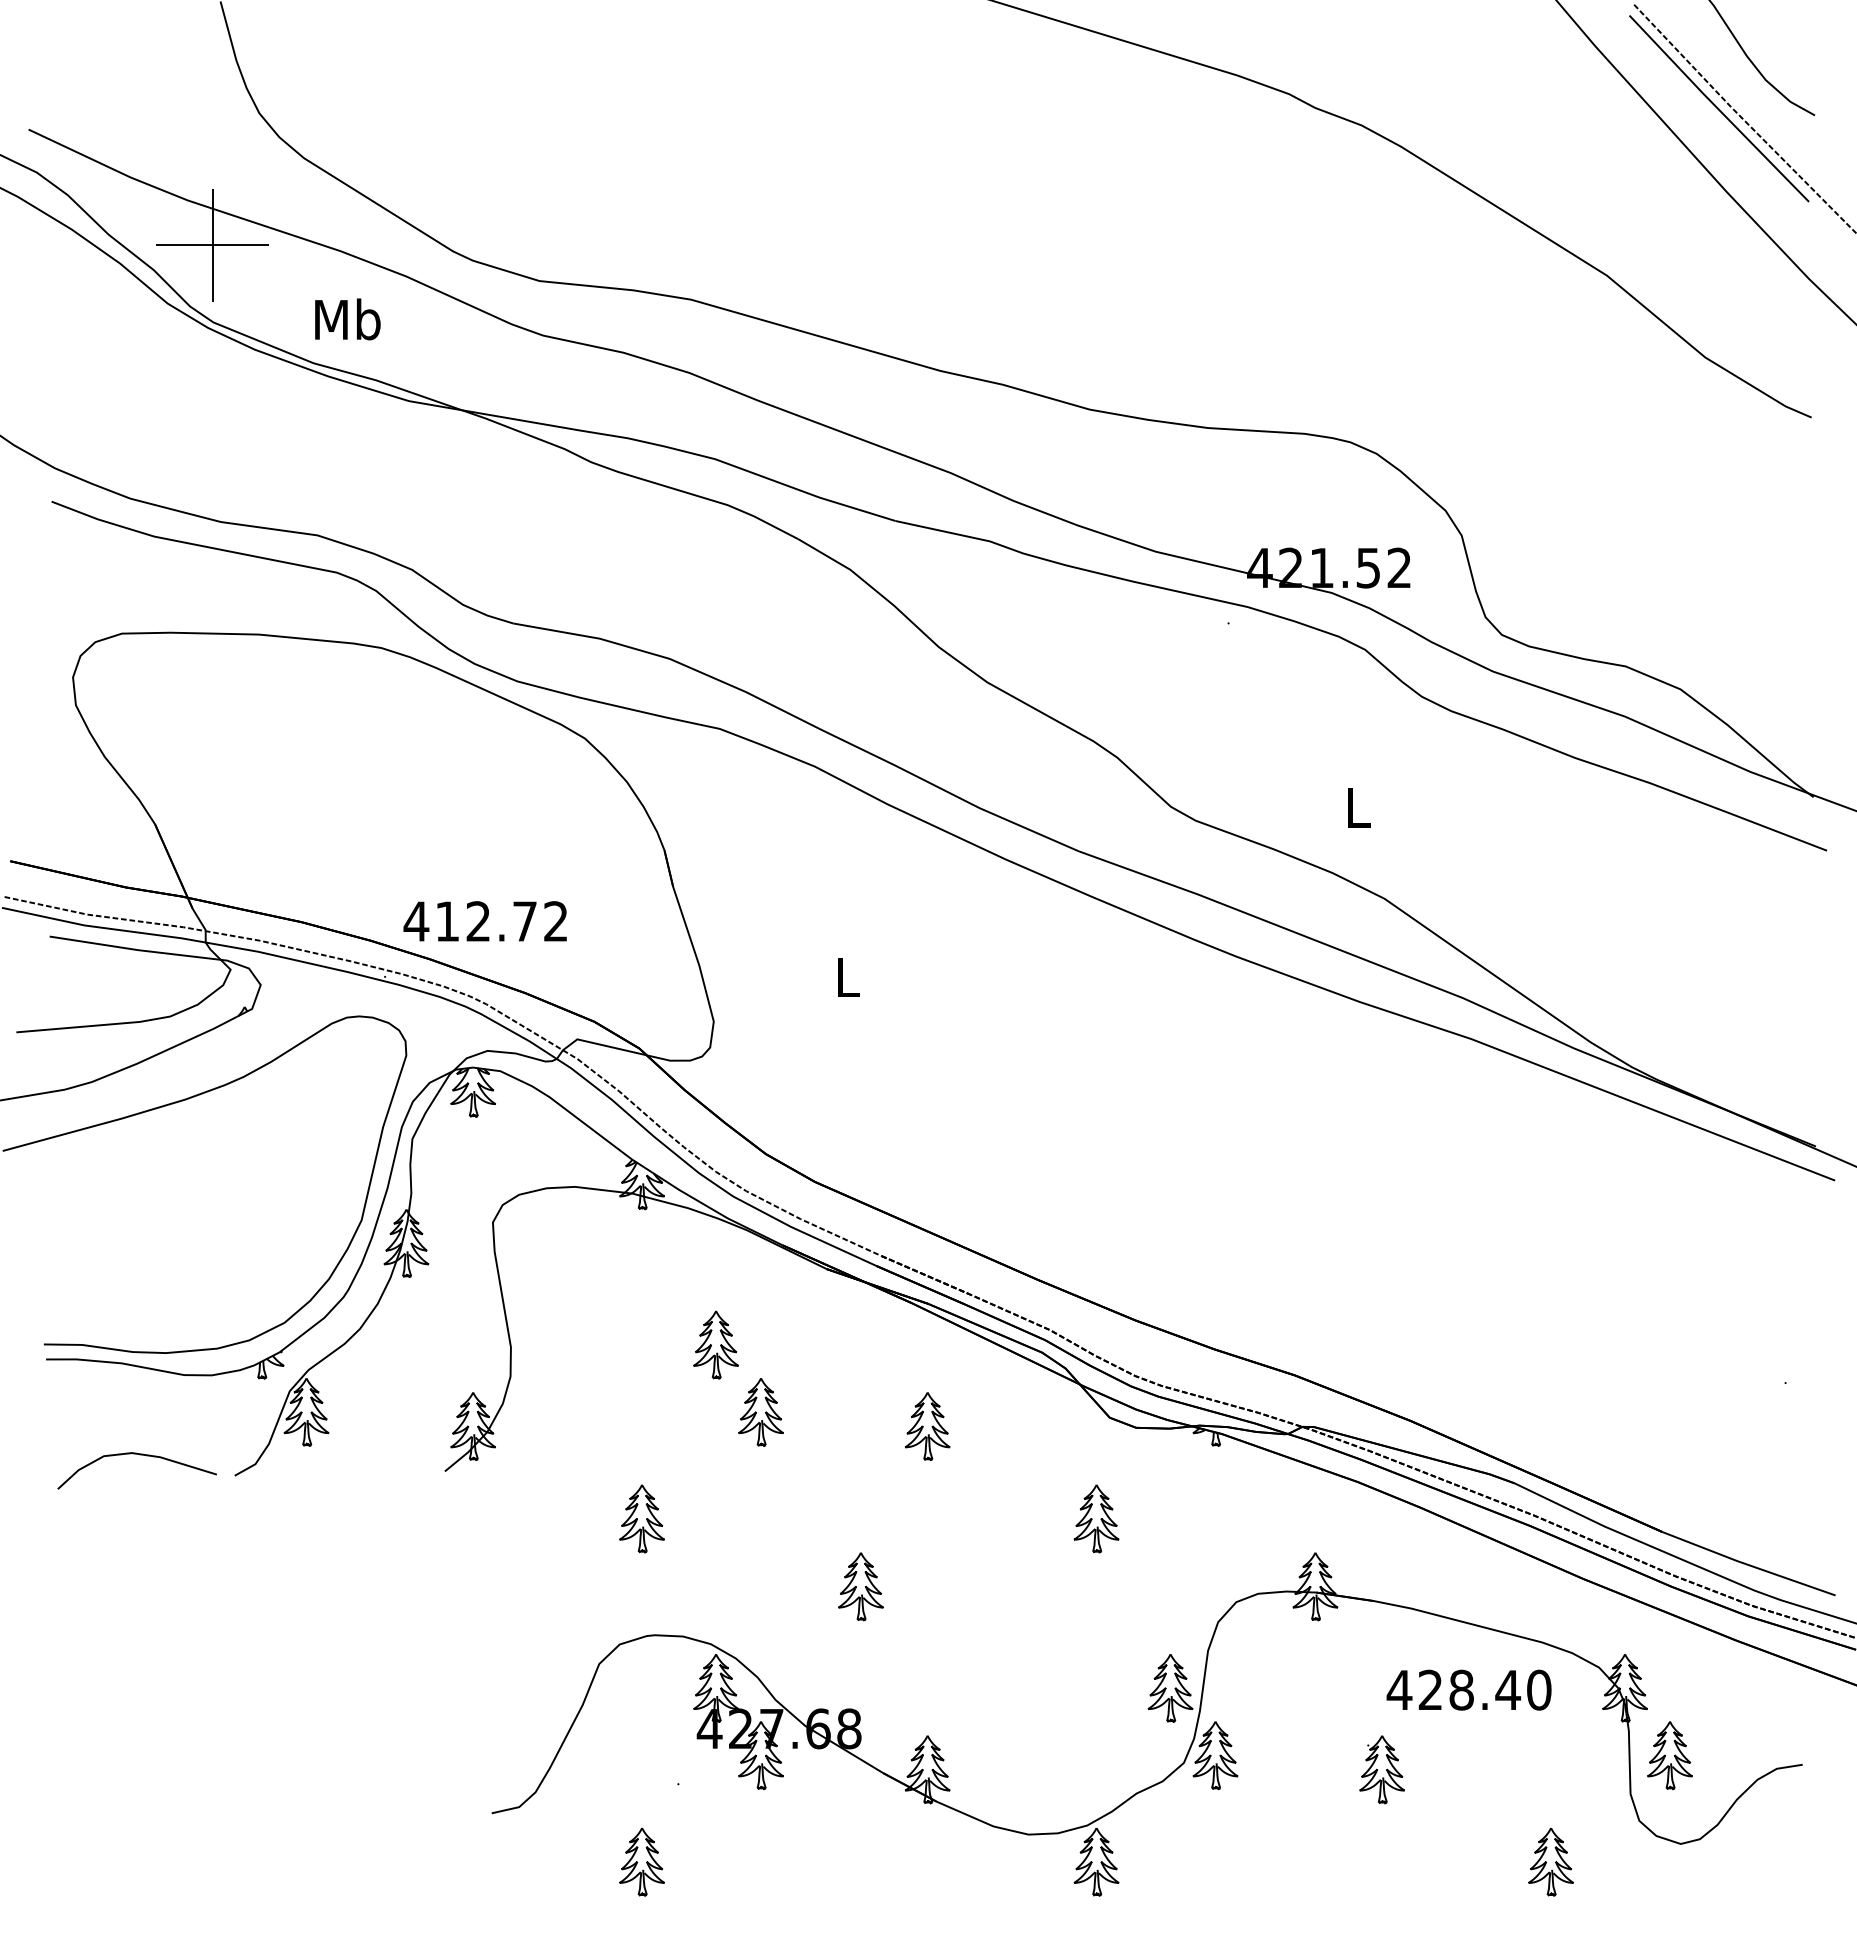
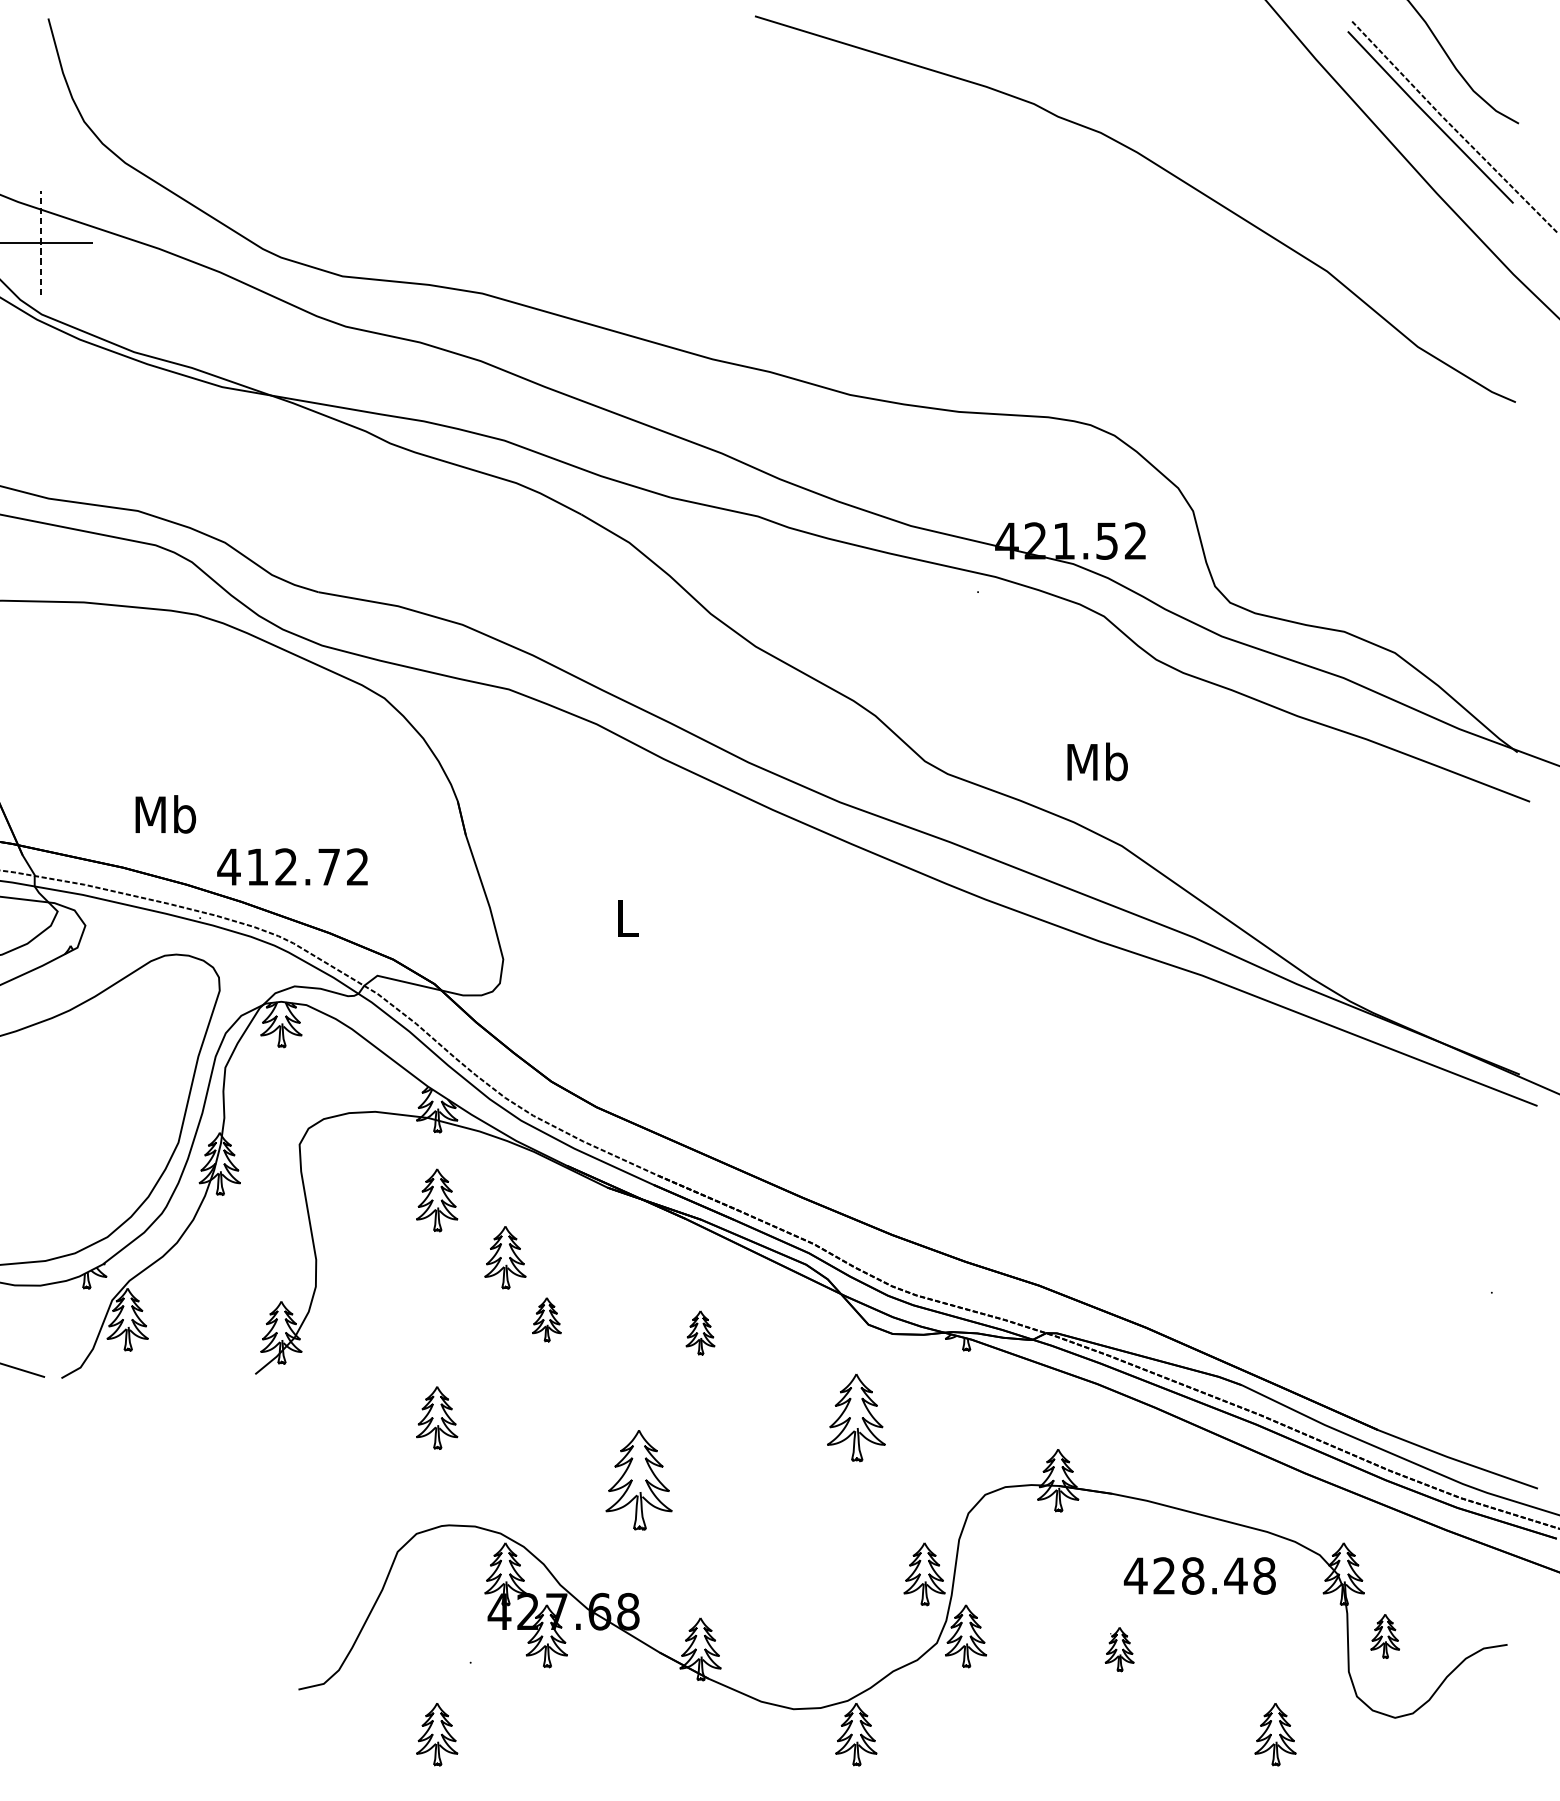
line: (212, 244) -> (40, 242), solid -> dashed
text: (347, 319) -> (165, 814), moved
text: (1358, 807) -> (1097, 761), L -> Mb
part: (641, 1282) -> (436, 1200), added
part: (760, 1412) -> (546, 1319), size x0.7
part: (927, 1426) -> (700, 1332), size x0.7
part: (1096, 1518) -> (856, 1417), size x1.4
part: (860, 1586) -> (638, 1480), size x1.6
text: (1539, 1690) -> (1264, 1576), 428.40 -> 428.48
part: (1669, 1755) -> (1384, 1636), size x0.7
part: (1381, 1769) -> (1119, 1649), size x0.7

